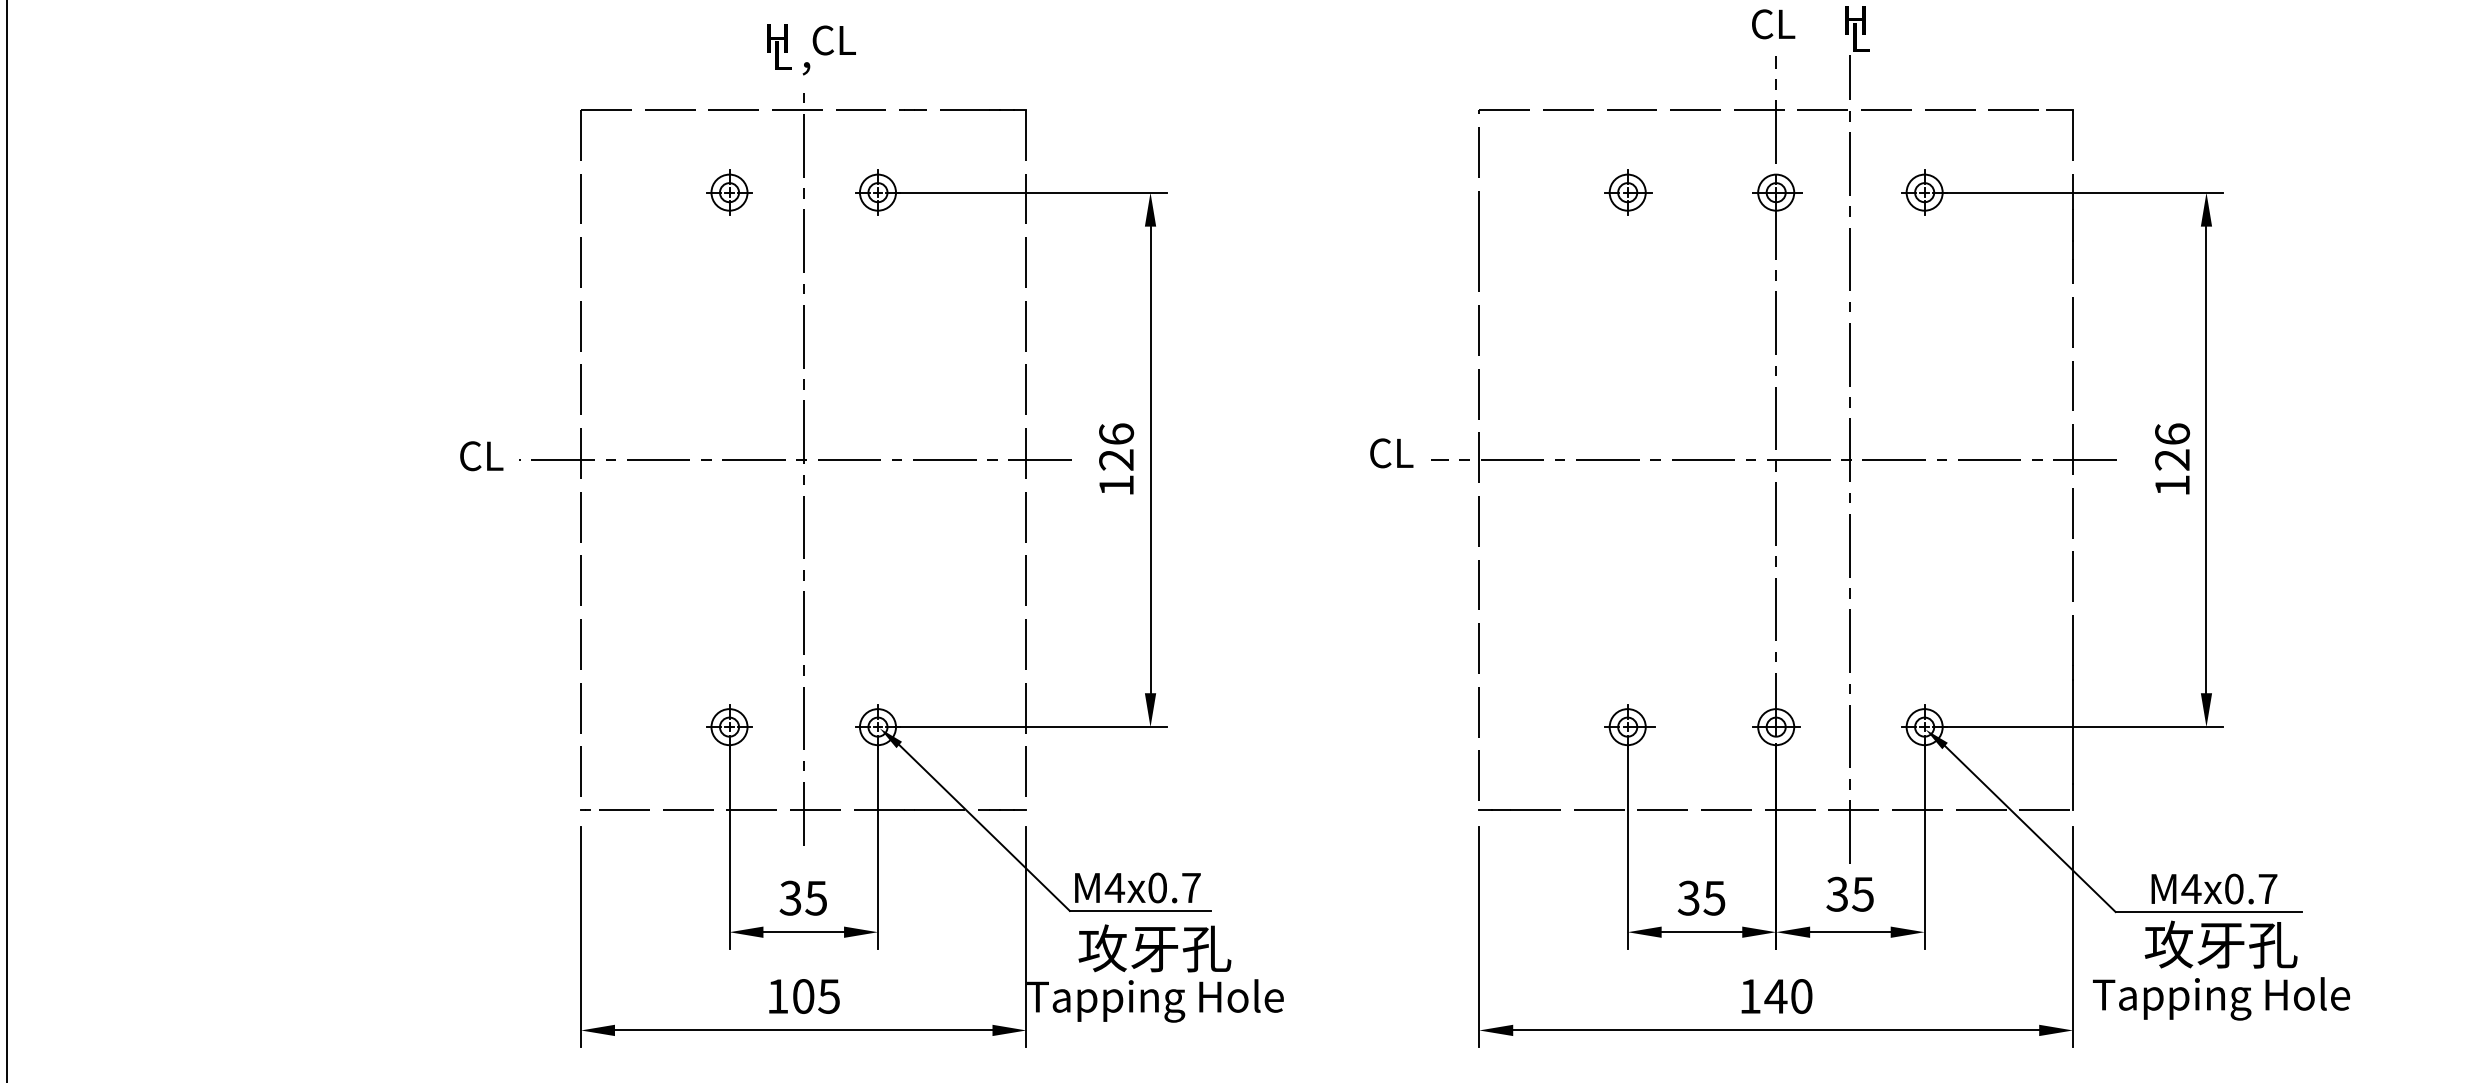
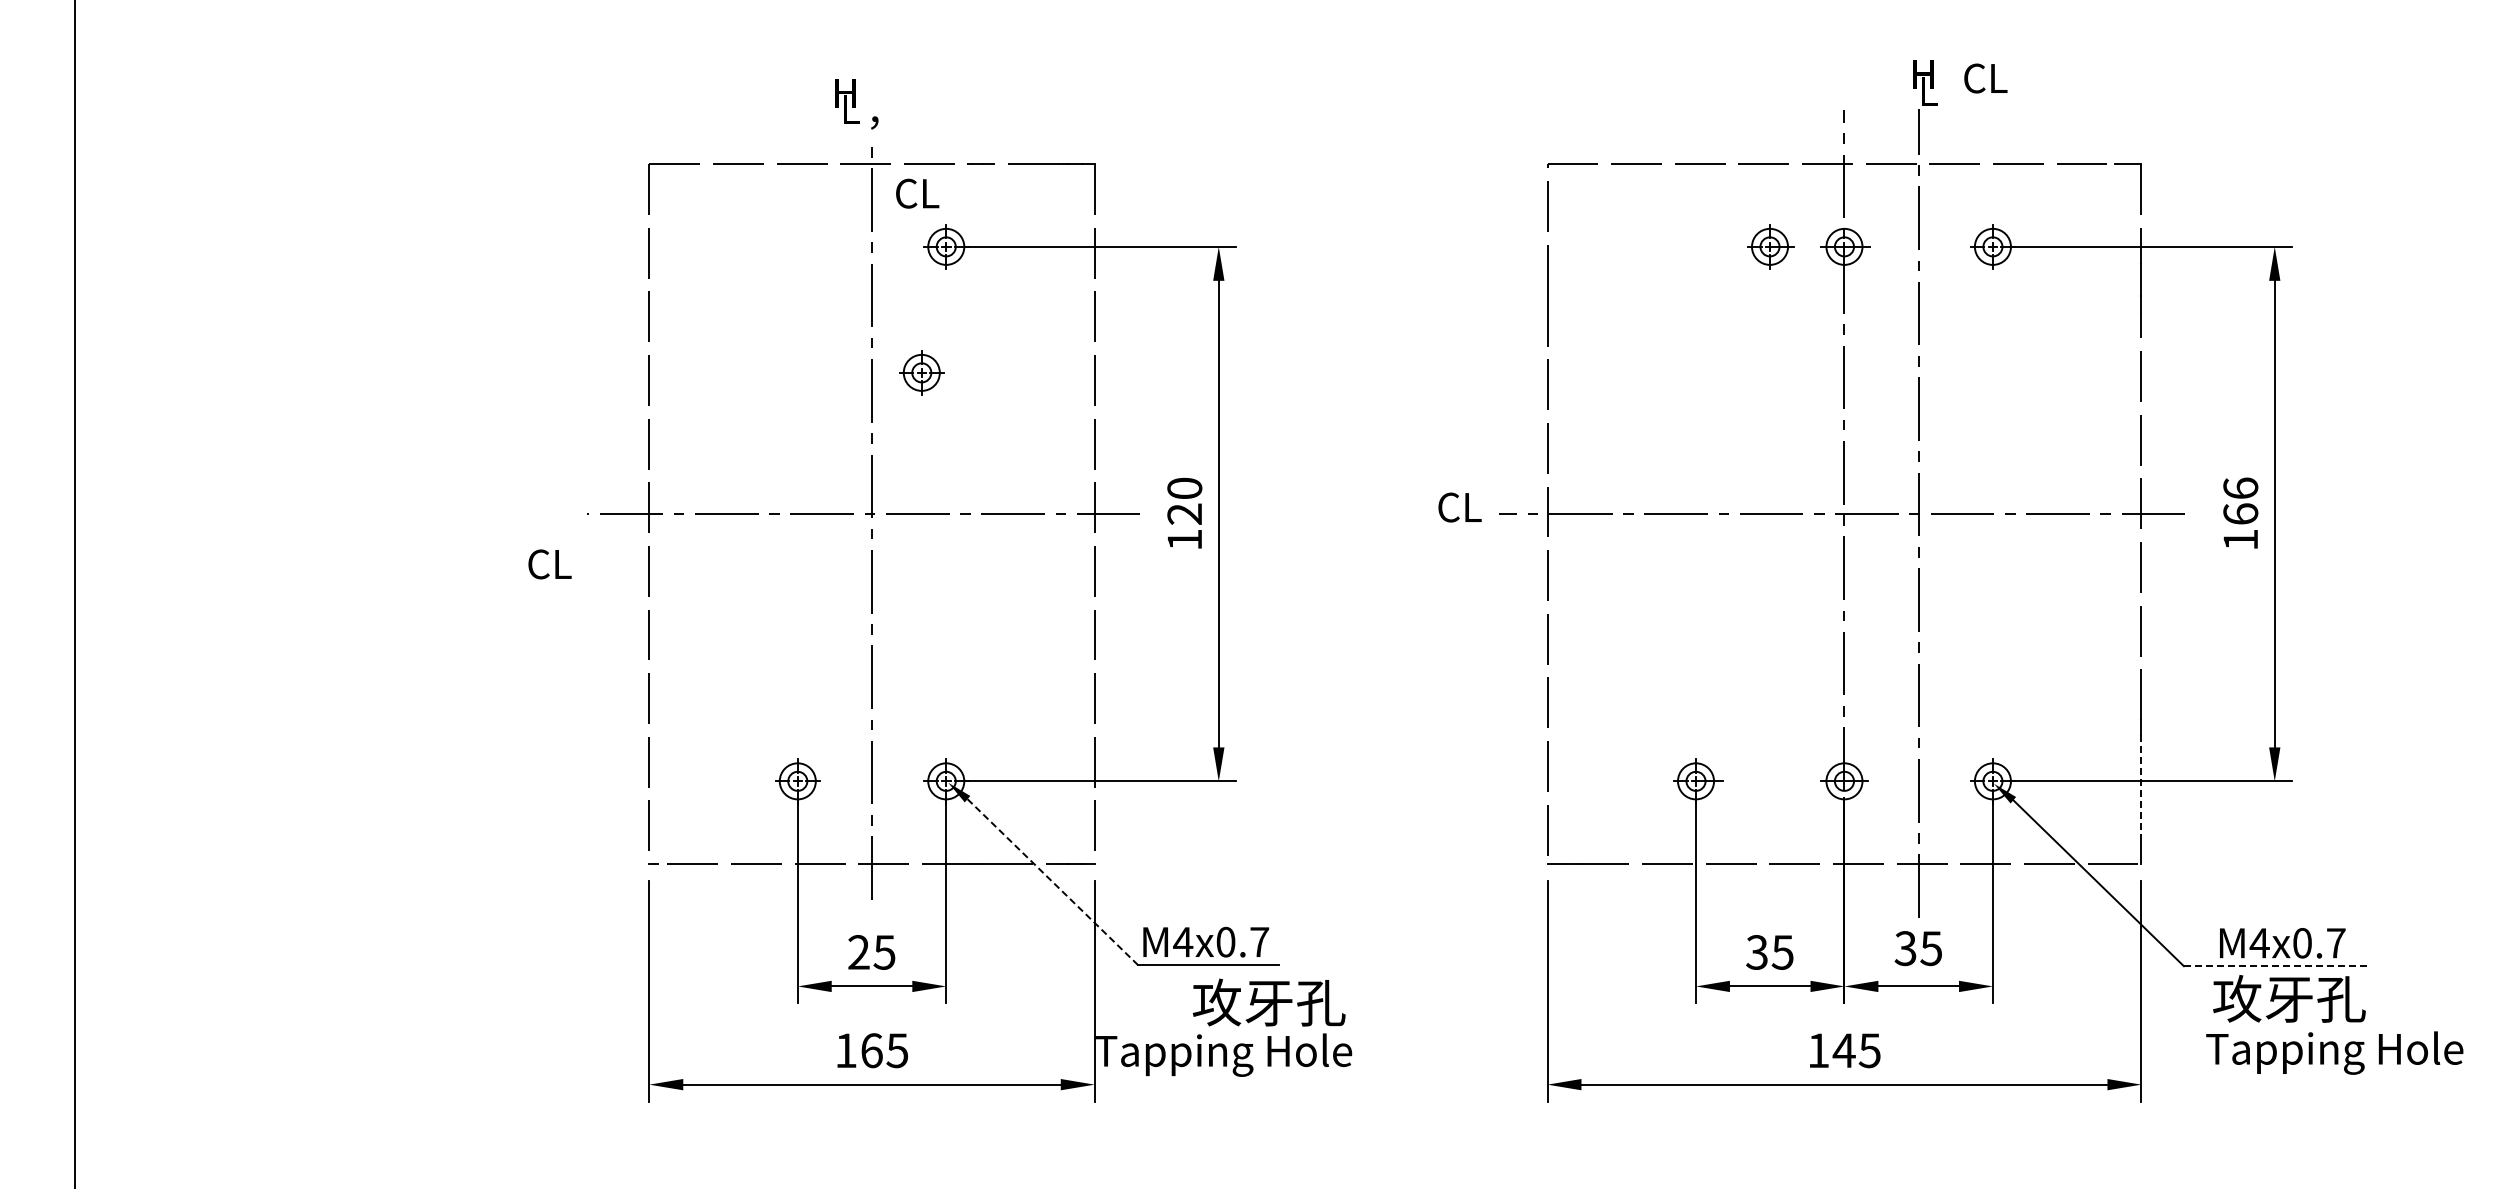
text: (1773, 24) -> (1985, 78), moved
text: (834, 40) -> (917, 193), moved
part: (729, 192) -> (921, 372), moved
part: (1628, 192) -> (1770, 246), moved
text: (1116, 433) -> (1184, 487), 126 -> 120
text: (481, 456) -> (549, 564), moved
text: (2172, 459) -> (2240, 513), 126 -> 166
line: (2073, 732) -> (2141, 786), solid -> dashed
line: (984, 828) -> (1052, 882), solid -> dashed
text: (790, 898) -> (858, 952), 35 -> 25
line: (2209, 912) -> (2277, 966), solid -> dashed
text: (1154, 948) -> (1268, 1002), moved
text: (803, 996) -> (871, 1050), 105 -> 165
text: (1801, 996) -> (1869, 1050), 140 -> 145
text: (2221, 998) -> (2334, 1052), moved

